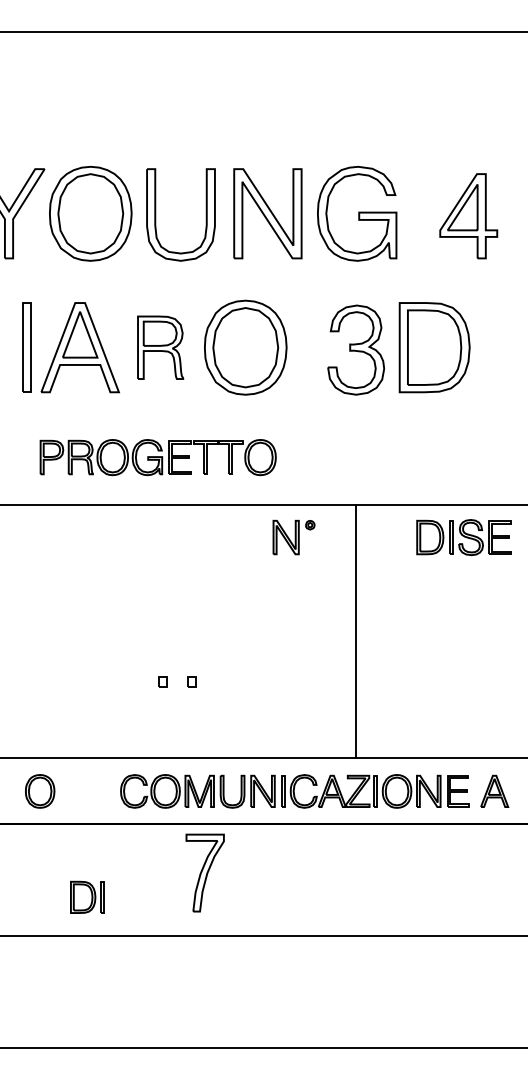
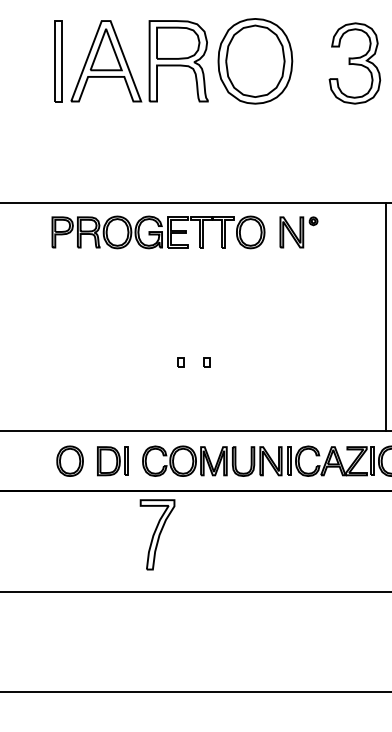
part: (160, 347) -> (178, 61), size x1.43
part: (157, 457) -> (157, 232), moved
line: (356, 631) -> (386, 317), moved
part: (204, 872) -> (156, 534), moved
part: (87, 896) -> (112, 460), moved

